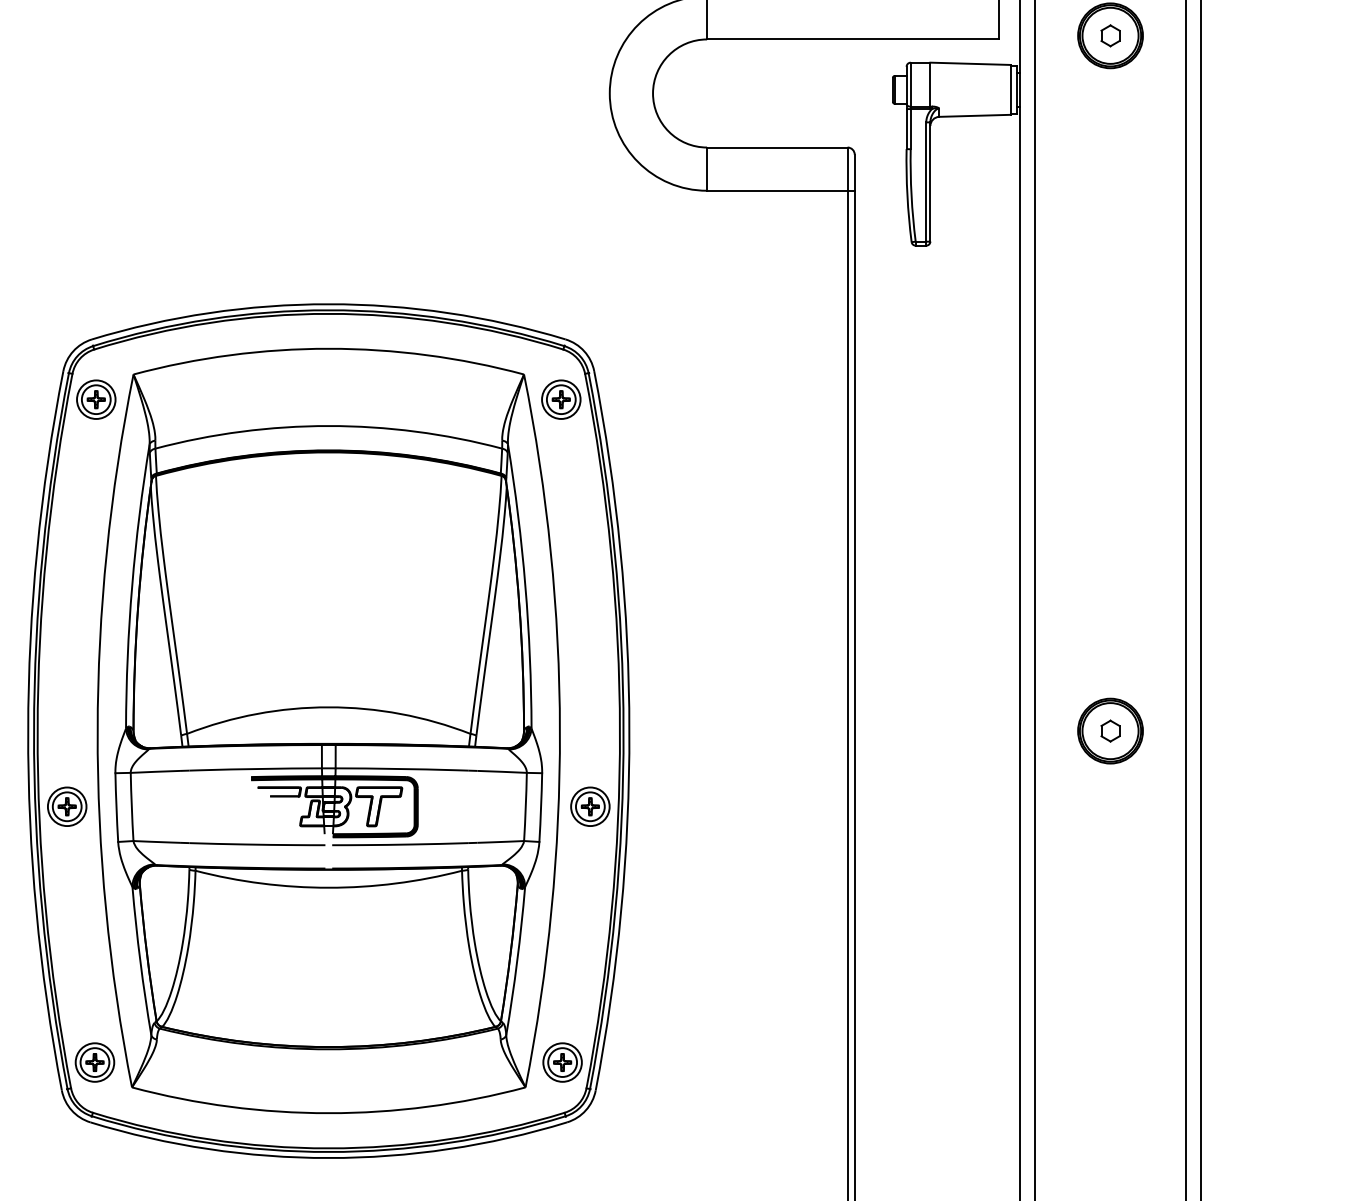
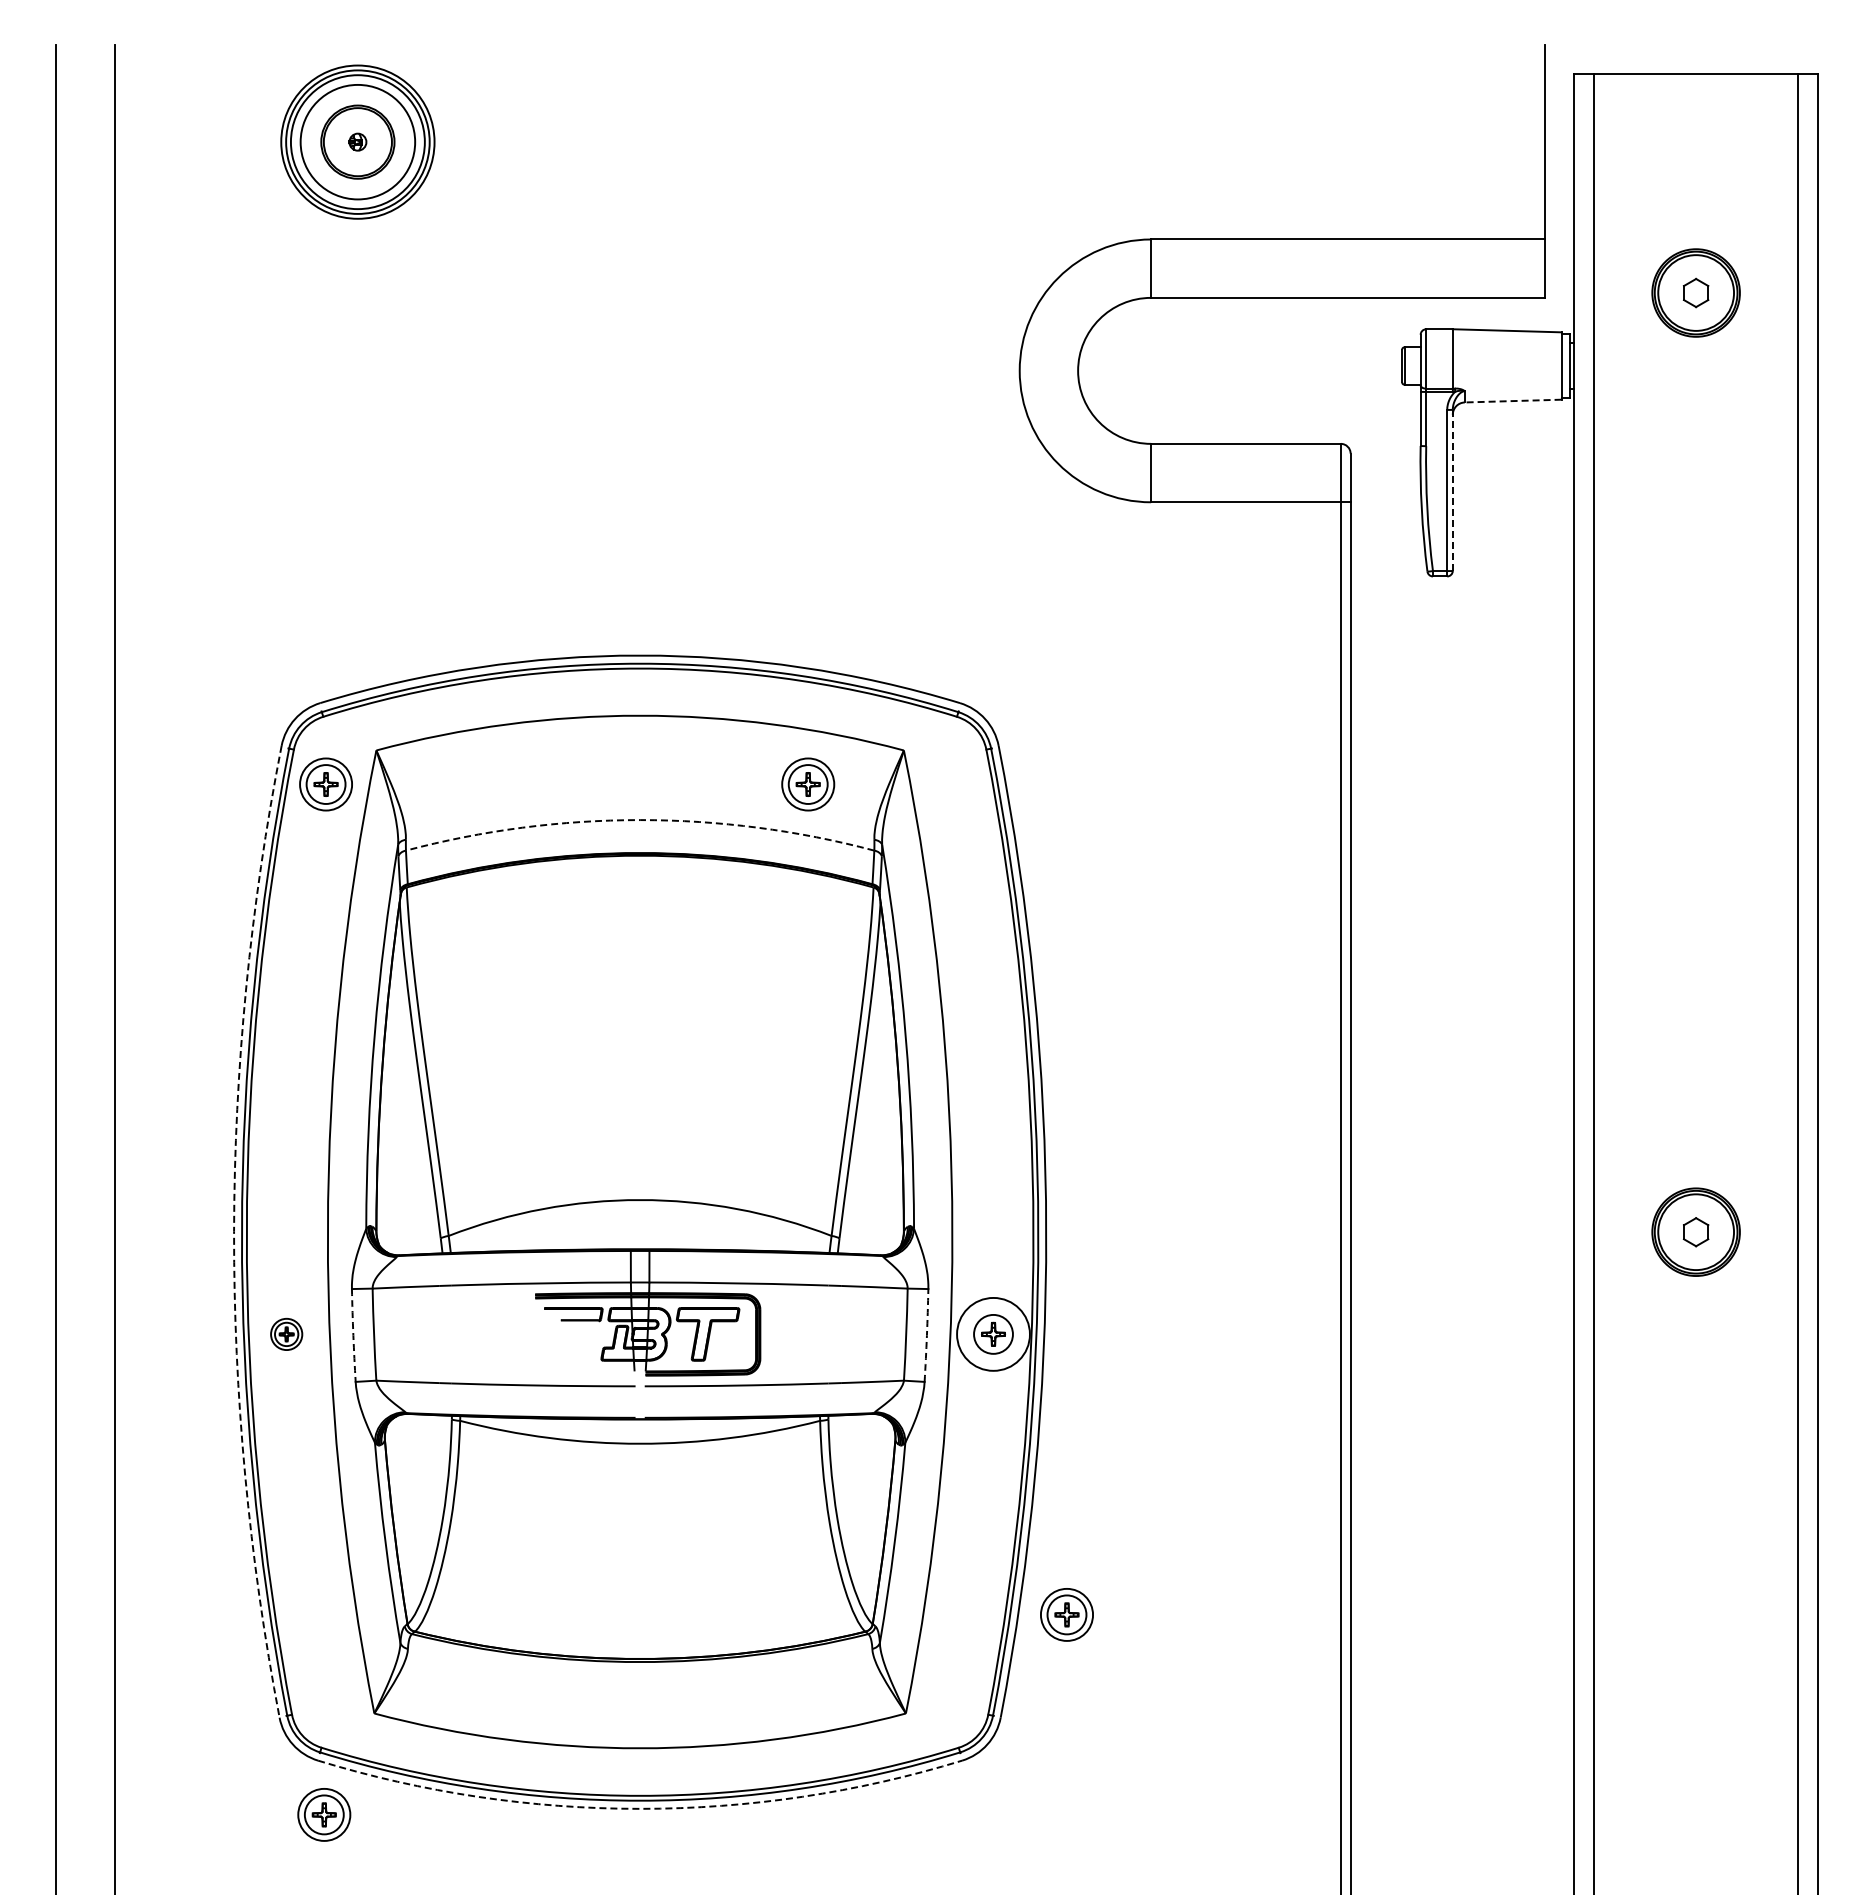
line: (974, 116) -> (1512, 401), solid -> dashed
line: (930, 182) -> (1452, 490), solid -> dashed
part: (561, 399) -> (808, 784), moved
arc: (329, 426) -> (640, 820), solid -> dashed
arc: (28, 730) -> (234, 1231), solid -> dashed
part: (66, 806) -> (286, 1334), size x0.6
circle: (590, 806) -> (993, 1334), size x1.4
arc: (116, 807) -> (353, 1335), solid -> dashed
arc: (540, 807) -> (926, 1335), solid -> dashed
part: (95, 1062) -> (324, 1814), moved
part: (562, 1062) -> (1066, 1614), moved
arc: (329, 1157) -> (640, 1808), solid -> dashed

